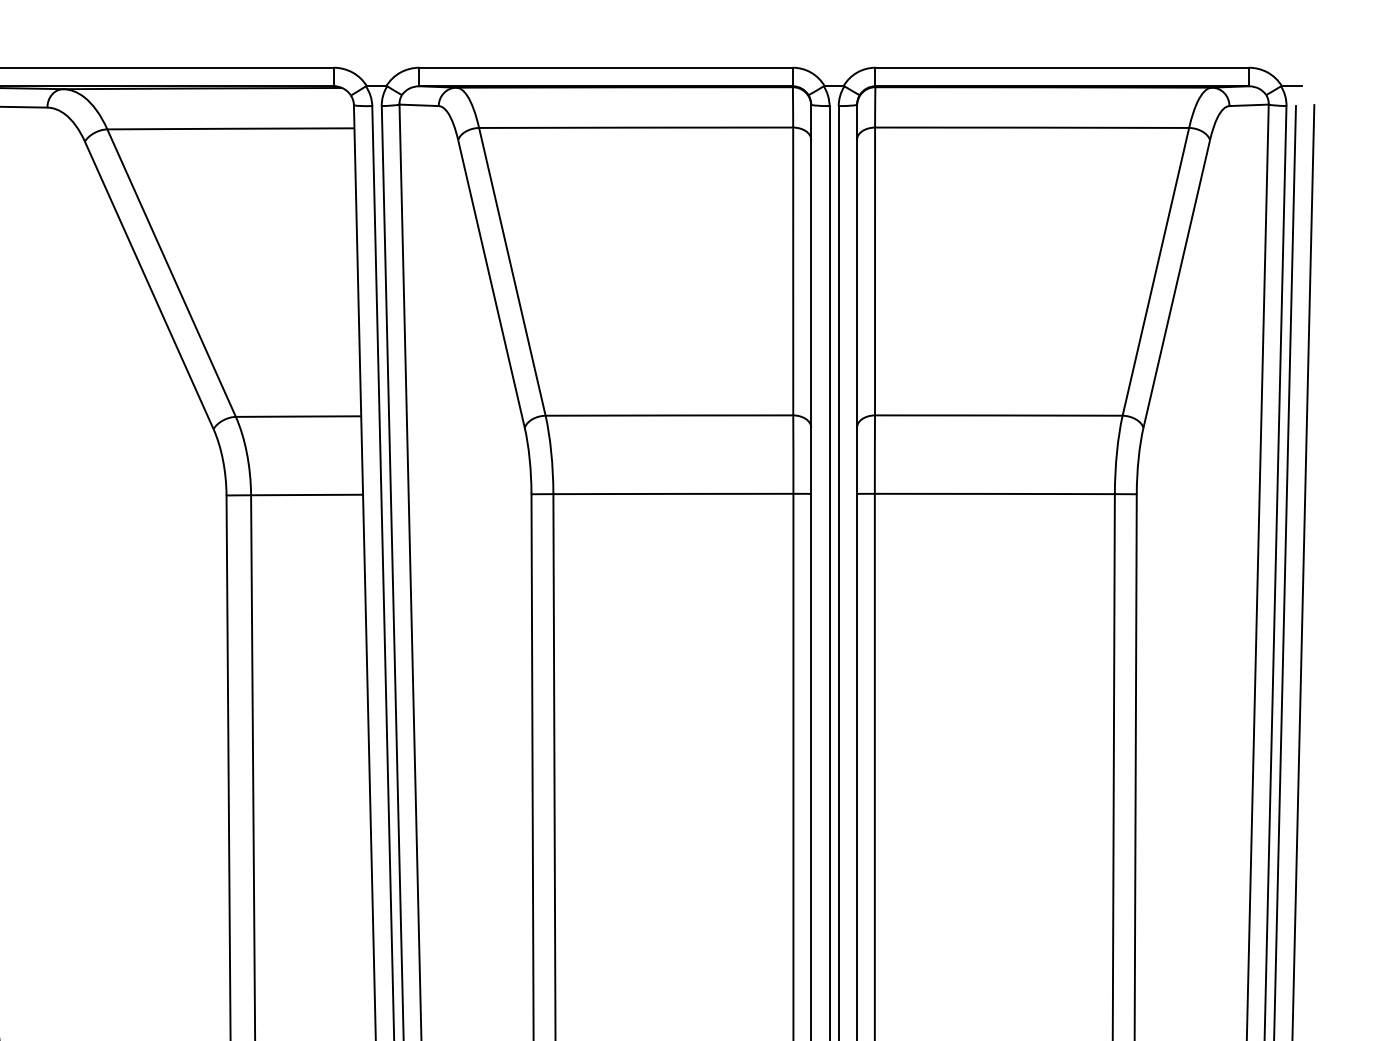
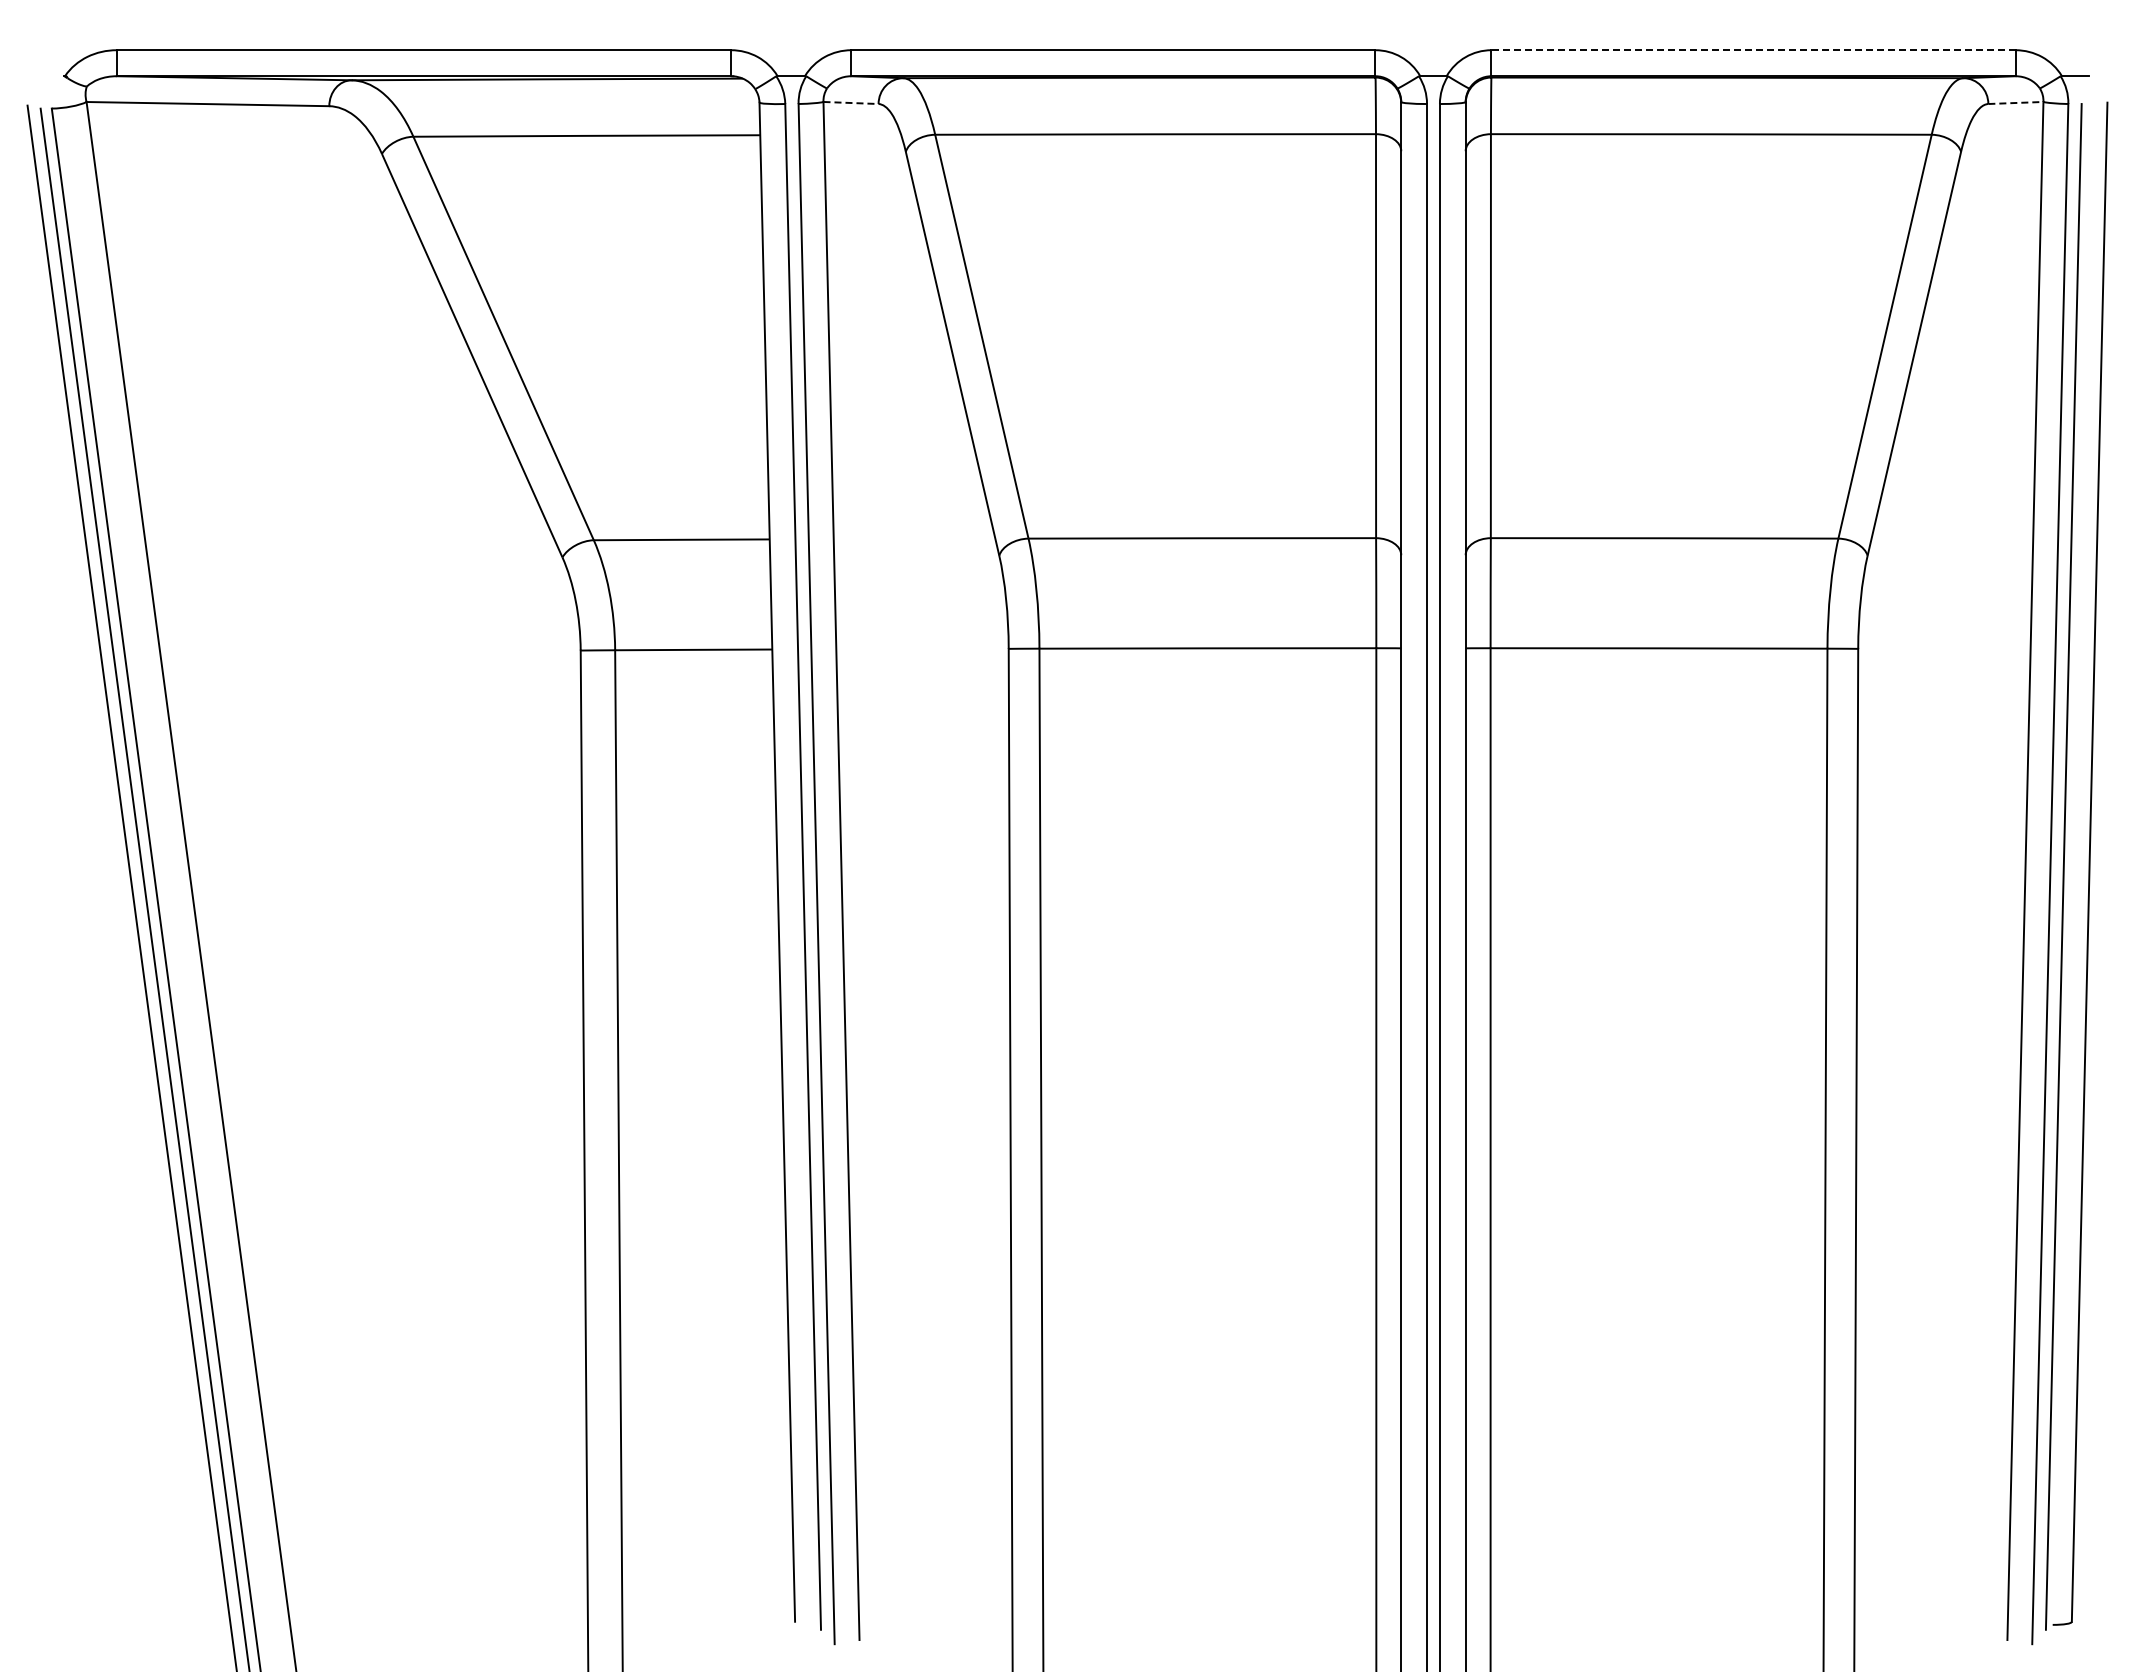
line: (1062, 67) -> (1753, 50), solid -> dashed
line: (419, 105) -> (851, 103), solid -> dashed
line: (1248, 105) -> (2015, 103), solid -> dashed

